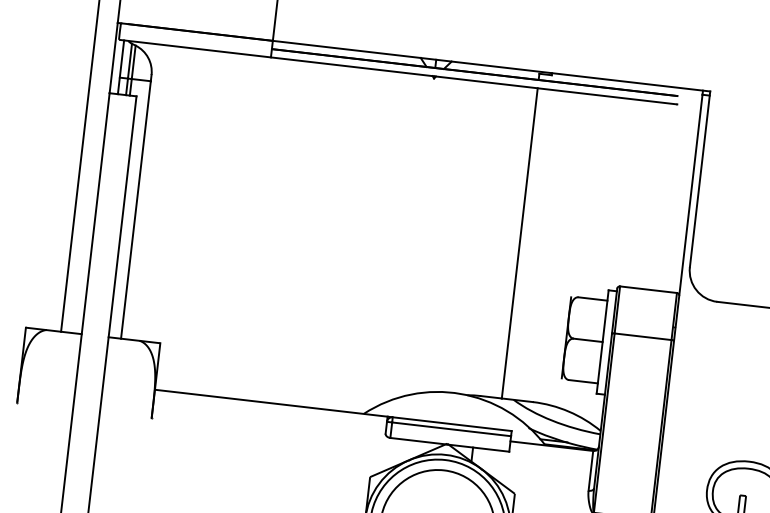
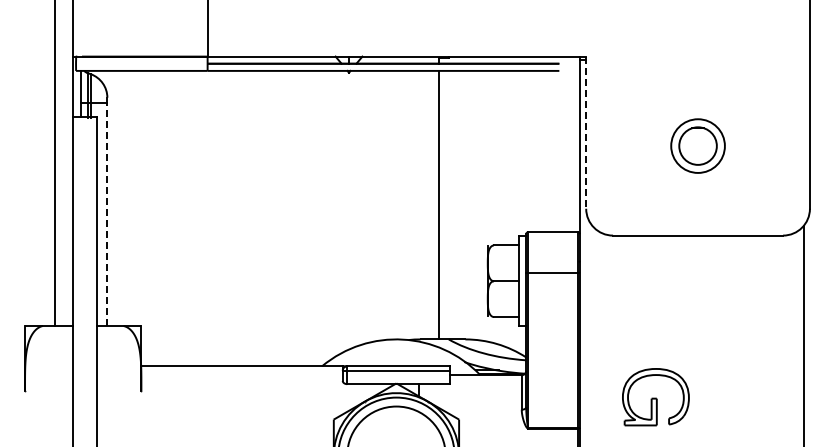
line: (700, 180) -> (586, 133), solid -> dashed
line: (136, 209) -> (107, 214), solid -> dashed

